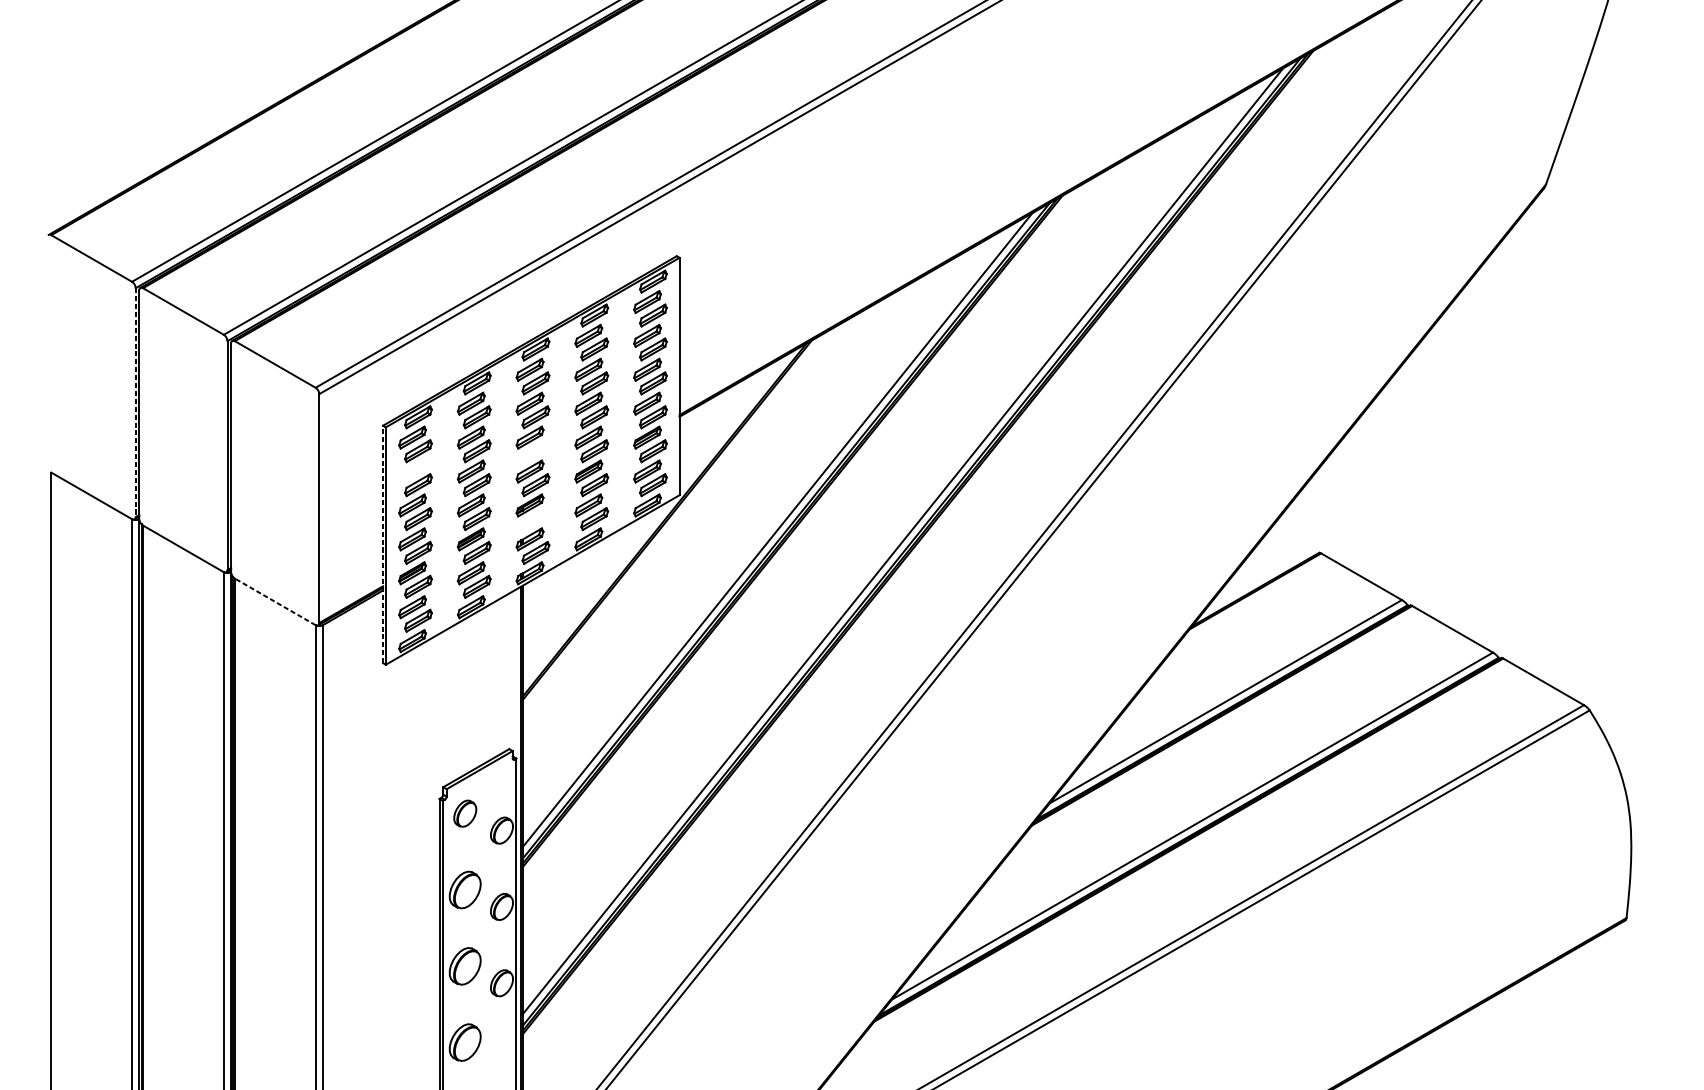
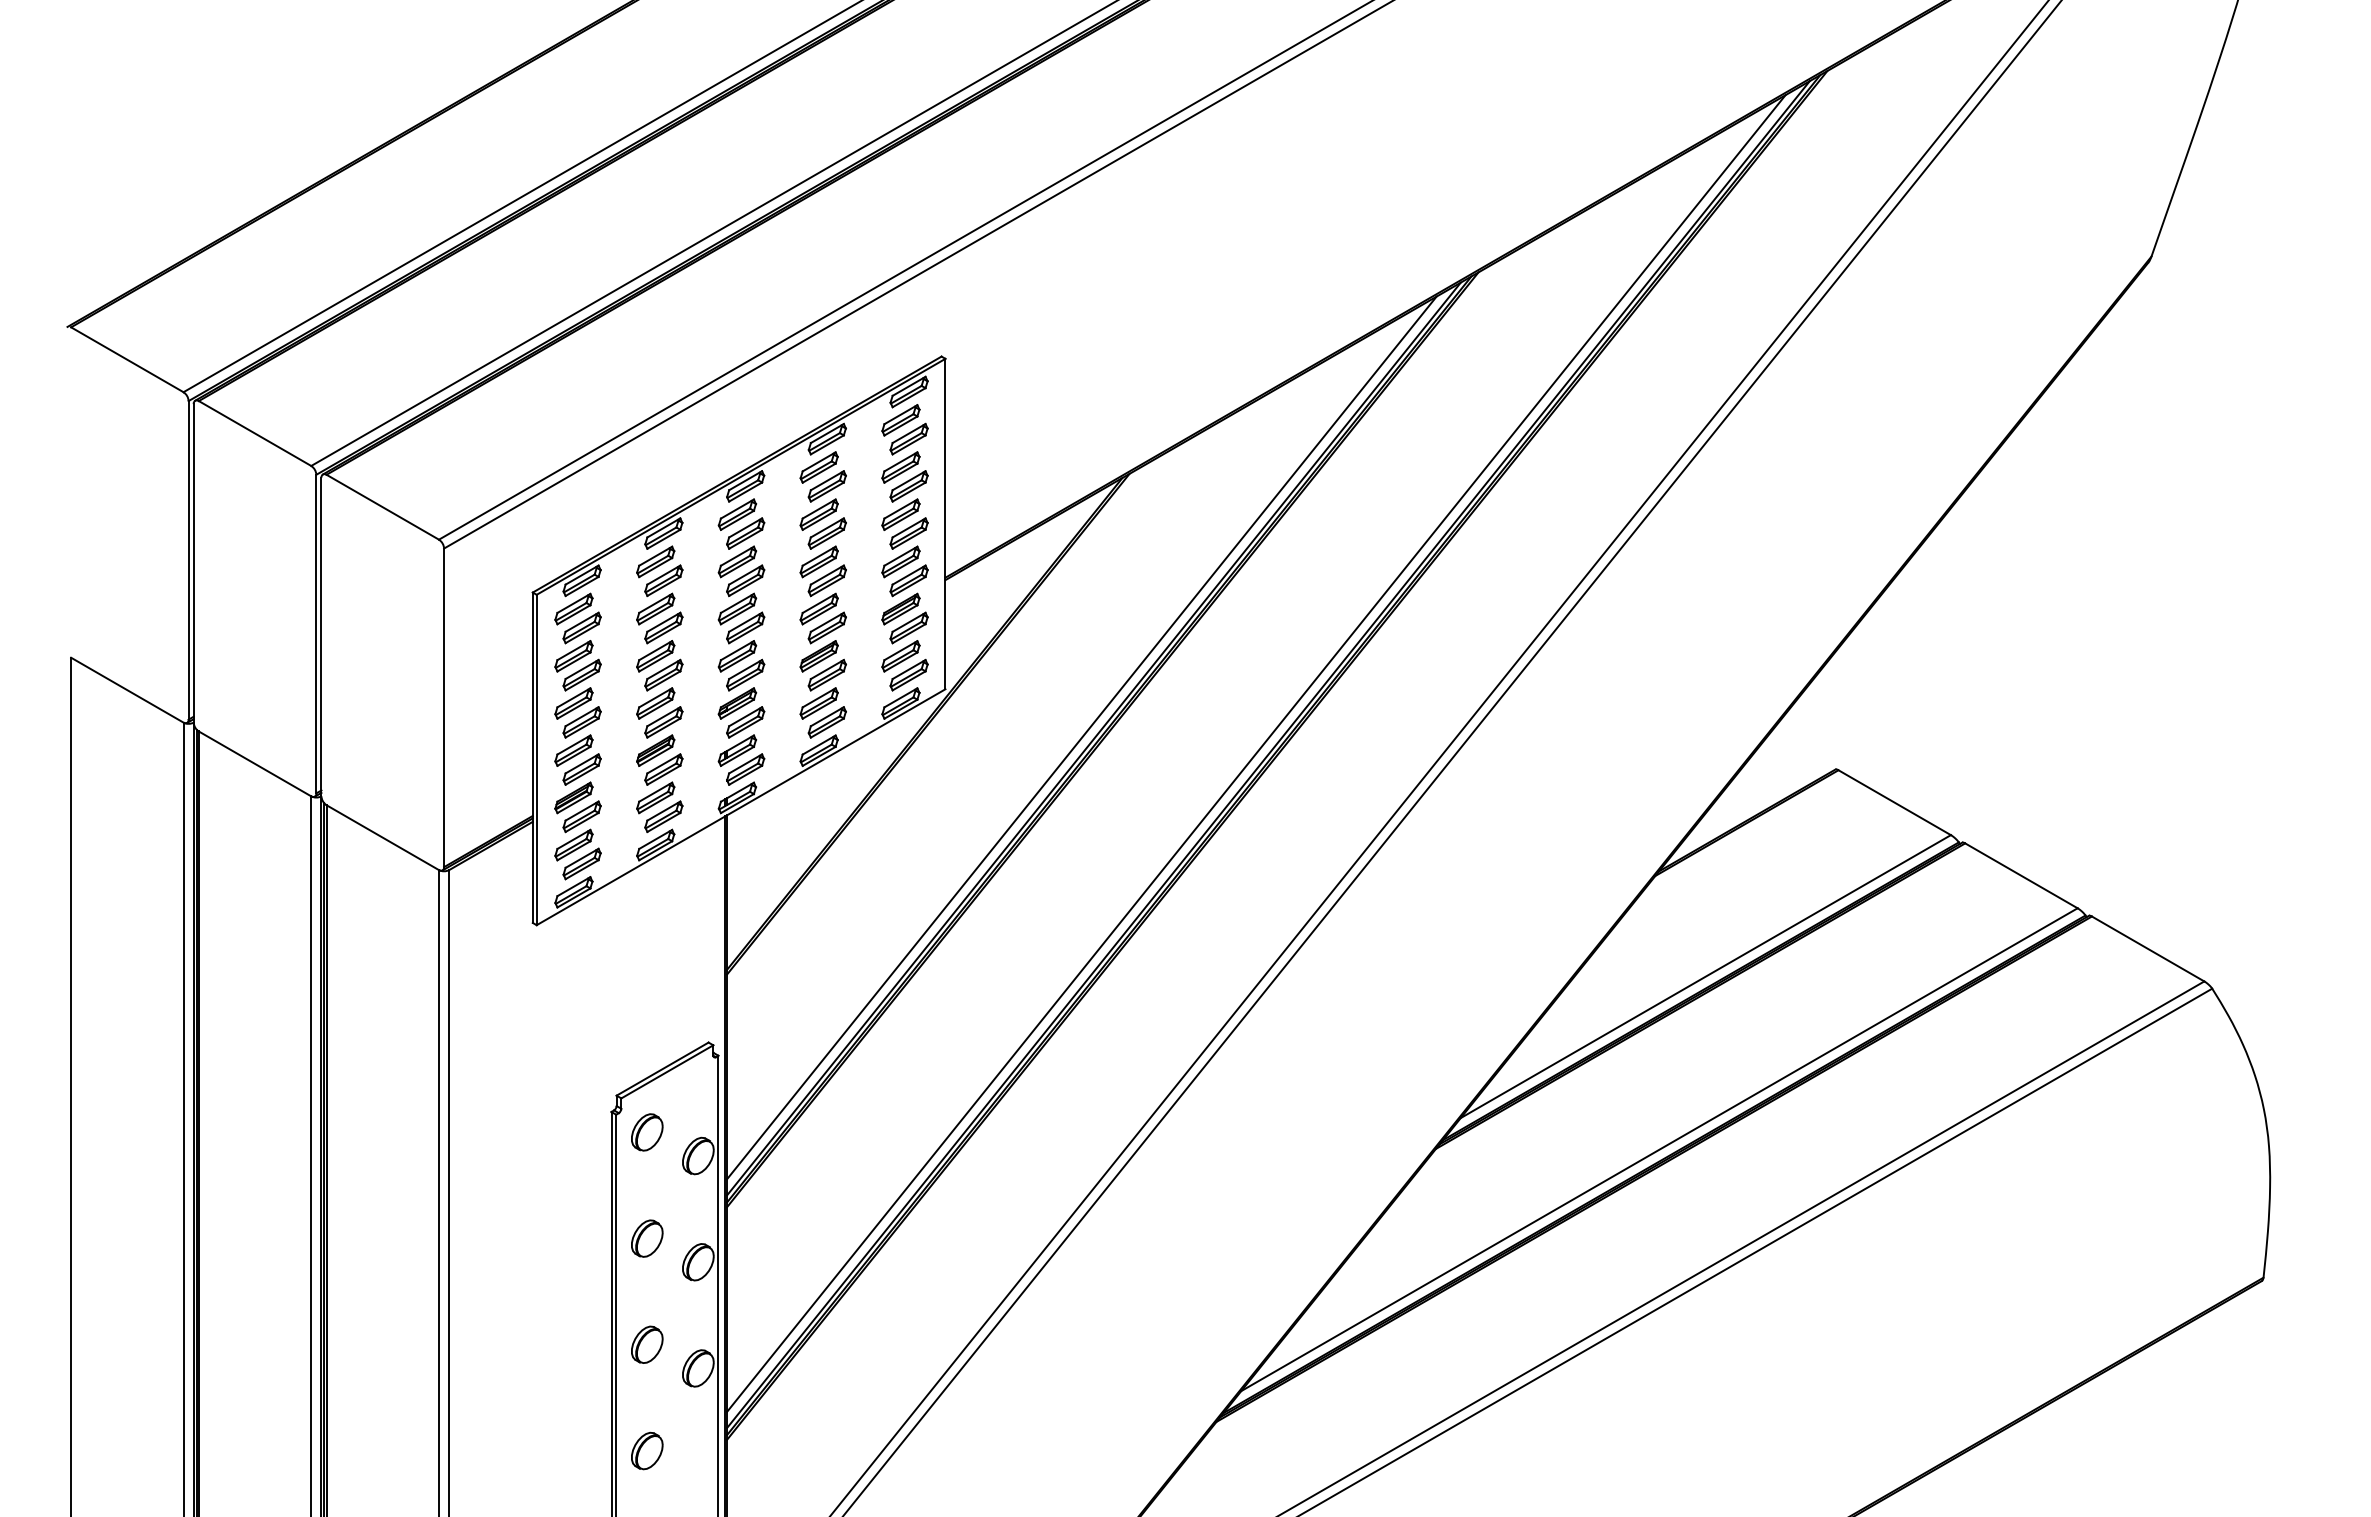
line: (135, 402) -> (188, 560), dashed -> solid
part: (535, 450) -> (745, 627), added
part: (412, 471) -> (573, 656), added
part: (535, 519) -> (745, 722), added
line: (382, 544) -> (532, 757), dashed -> solid
line: (275, 601) -> (382, 837), dashed -> solid
part: (465, 889) -> (647, 1238), size x0.71
part: (465, 966) -> (647, 1344), size x0.71
part: (465, 1042) -> (647, 1450), size x0.71

